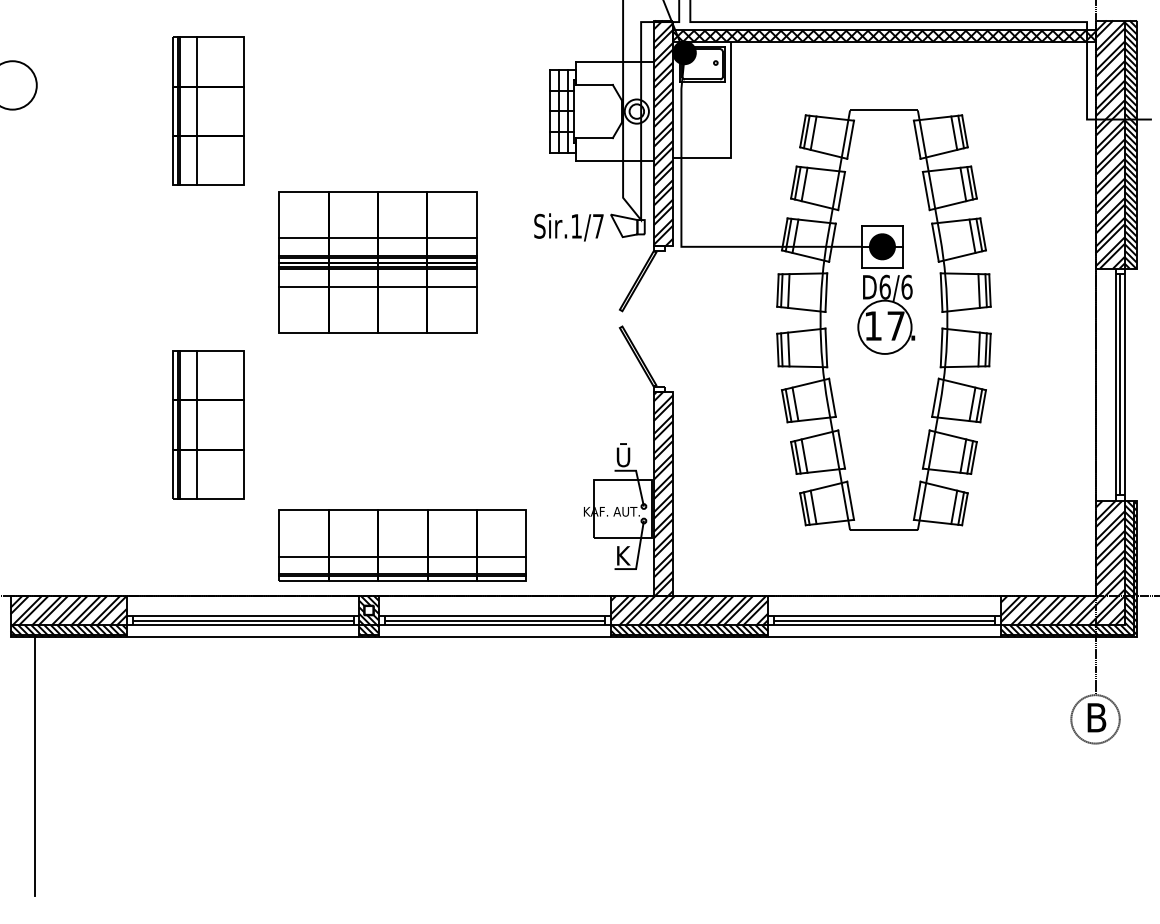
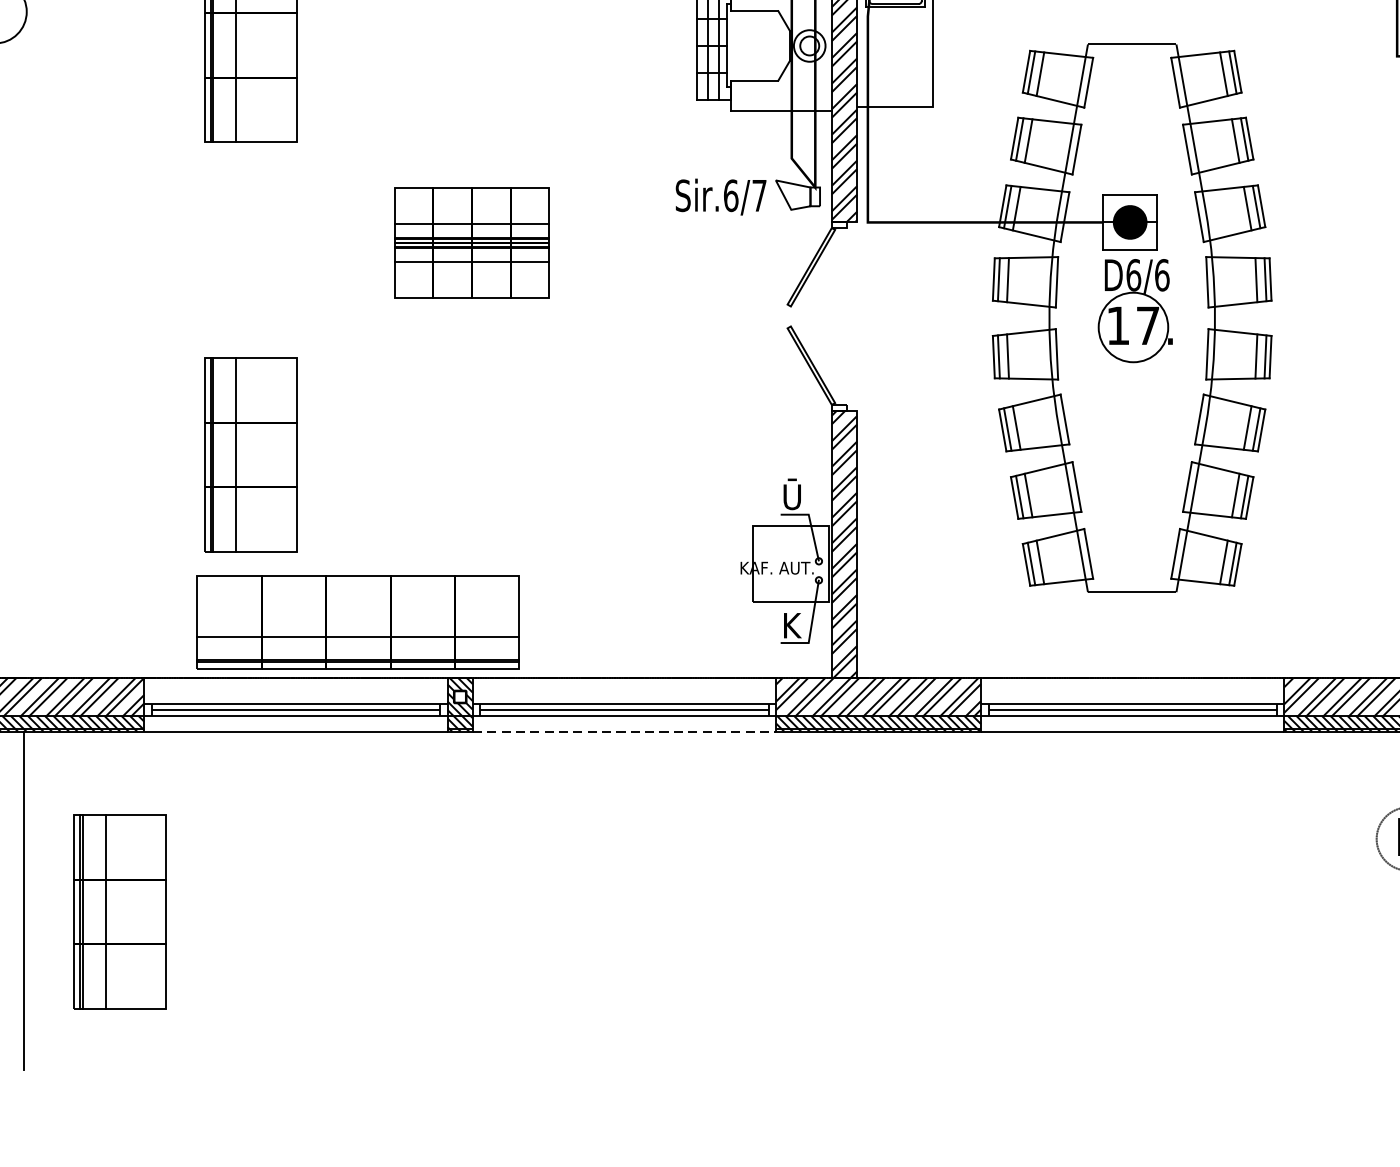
text: (576, 225) -> (730, 194), Sir.1/7 -> Sir.6/7
part: (377, 262) -> (471, 242), size x0.6
part: (402, 545) -> (357, 622), moved
line: (495, 637) -> (625, 732), solid -> dashed
part: (108, 774) -> (120, 911), added

